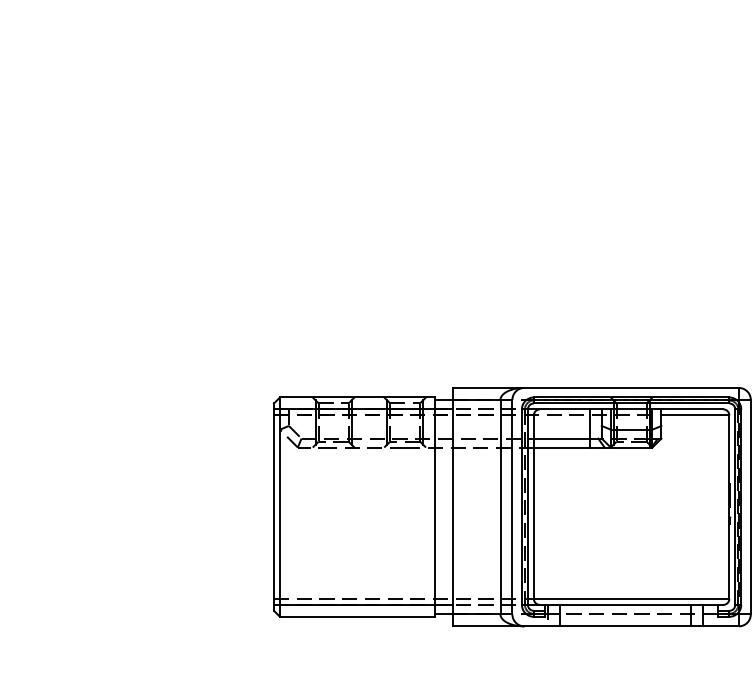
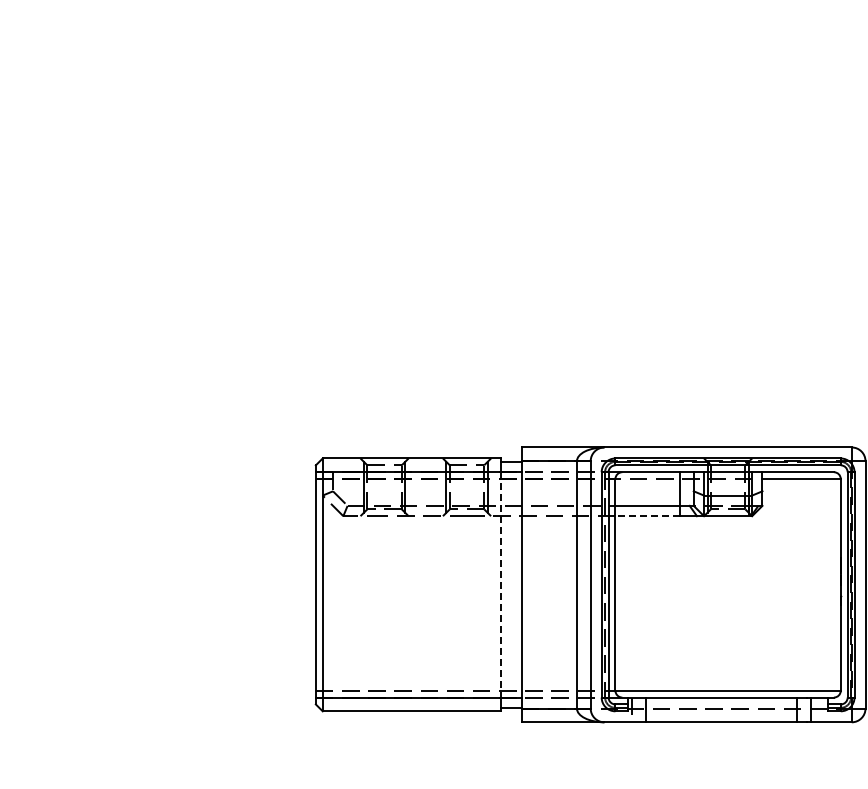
line: (561, 447) -> (647, 516), solid -> dashed
line: (435, 506) -> (501, 584), solid -> dashed

